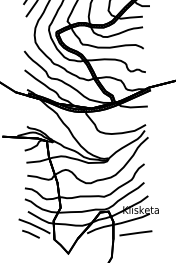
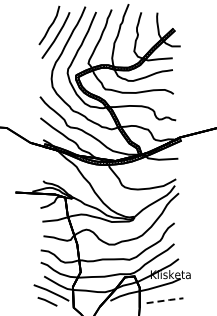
line: (137, 233) -> (166, 300), solid -> dashed

